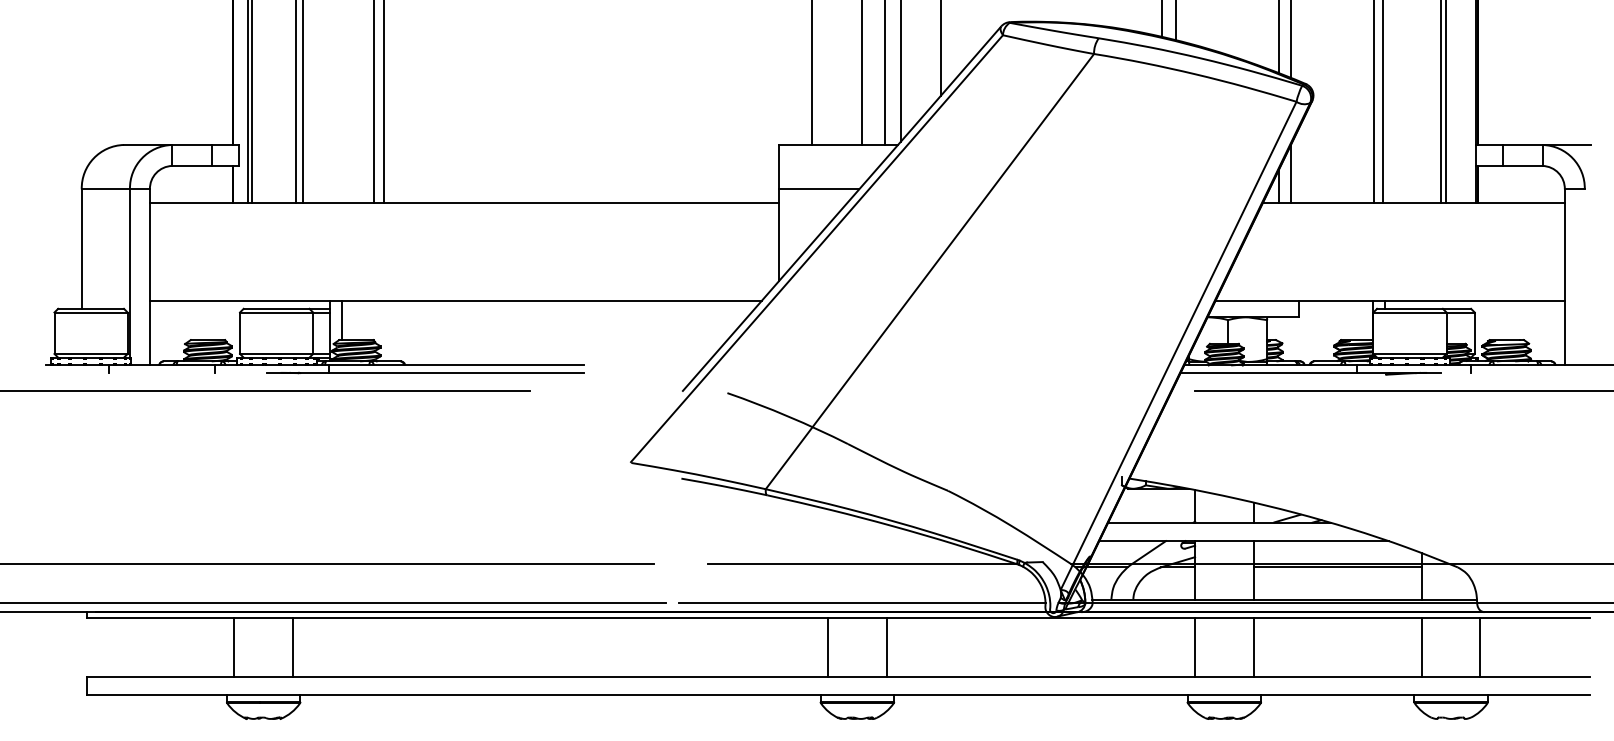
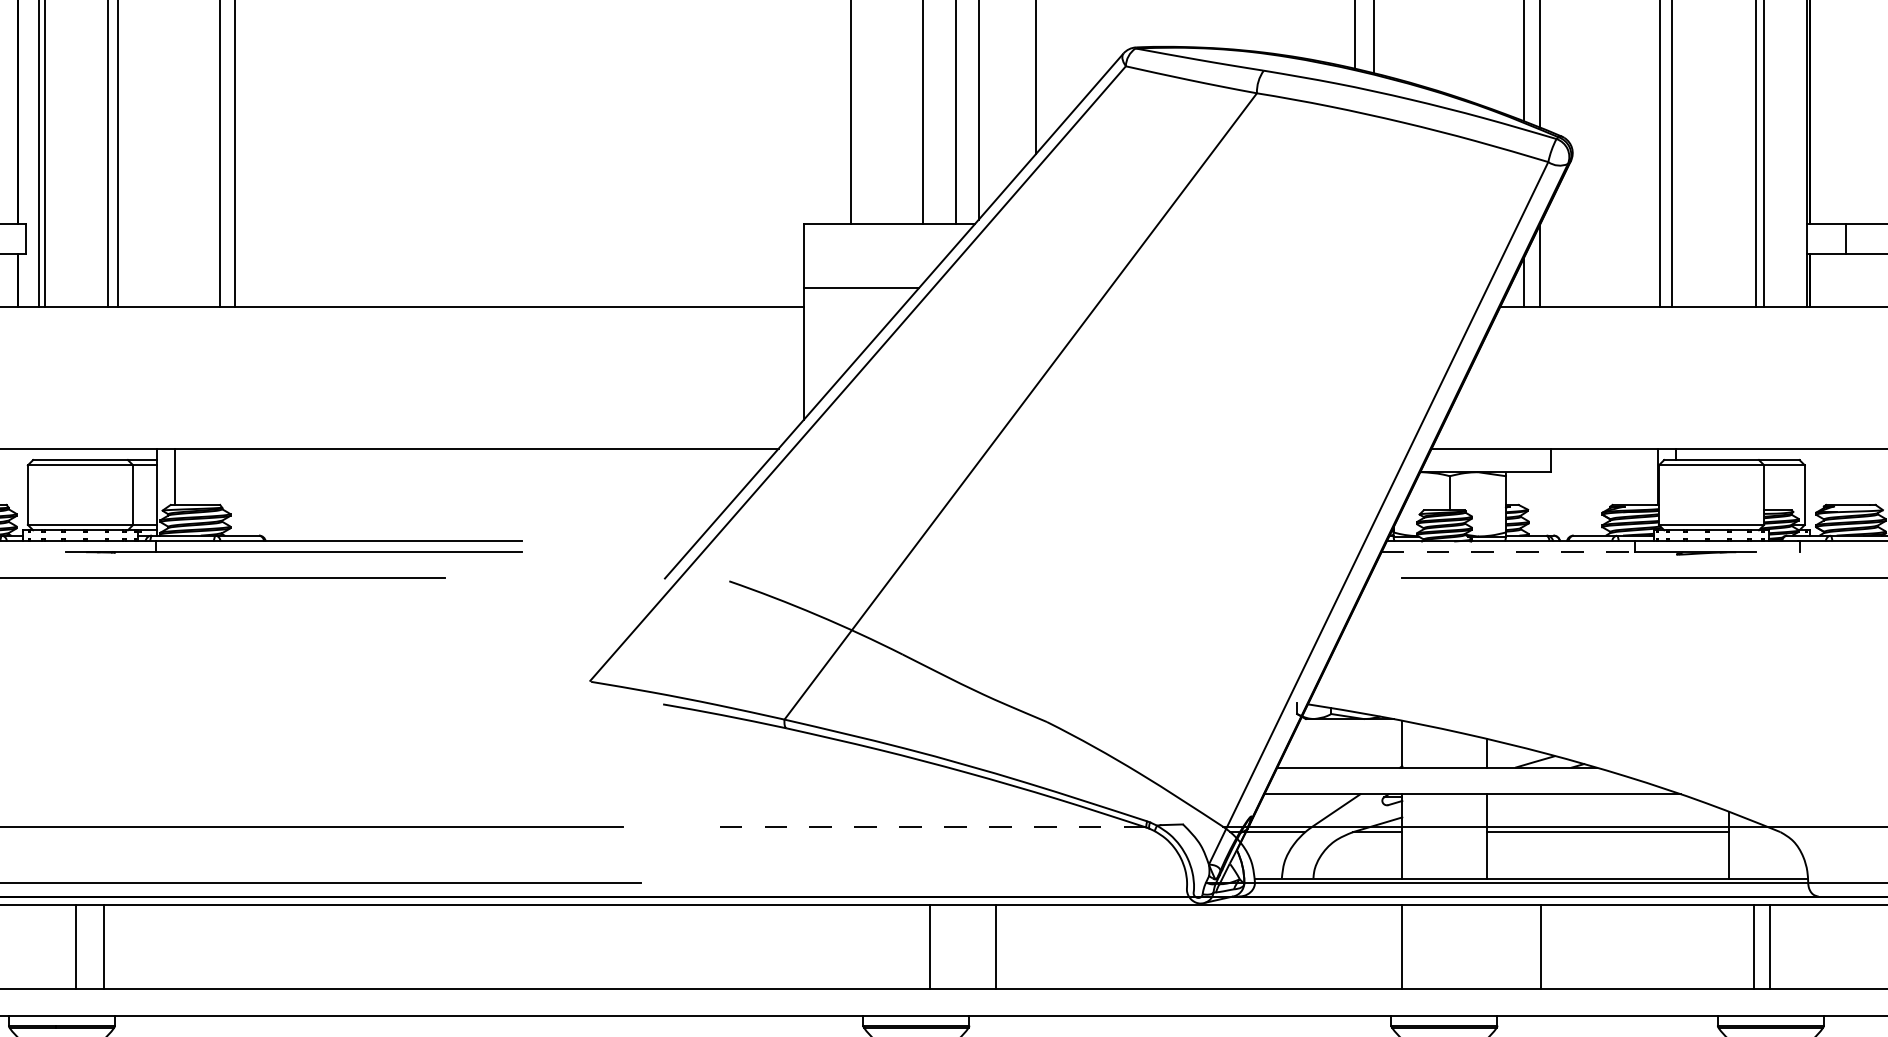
line: (1269, 372) -> (1509, 551), solid -> dashed
line: (862, 563) -> (923, 826), solid -> dashed
line: (861, 602) -> (922, 882), removed
line: (234, 647) -> (76, 947), moved
line: (828, 647) -> (930, 947), moved
line: (886, 647) -> (995, 947), moved
line: (1253, 647) -> (1541, 947), moved
line: (1421, 647) -> (1769, 947), moved
line: (1480, 647) -> (1754, 947), moved

